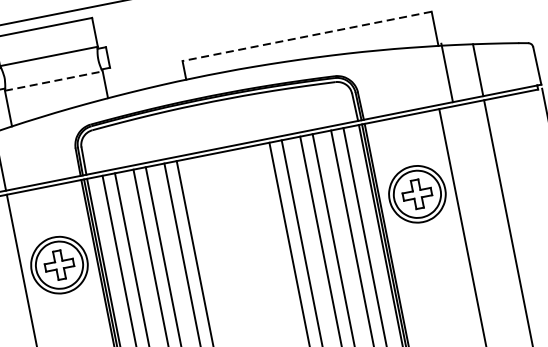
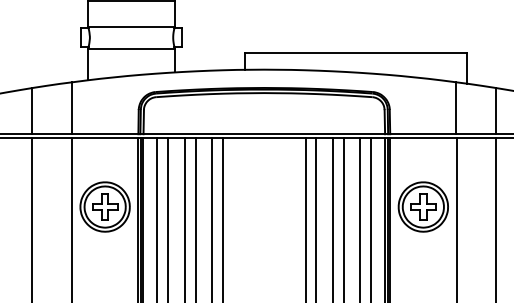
line: (306, 36) -> (355, 53), dashed -> solid
line: (447, 73) -> (456, 108), moved
line: (54, 80) -> (132, 48), dashed -> solid

